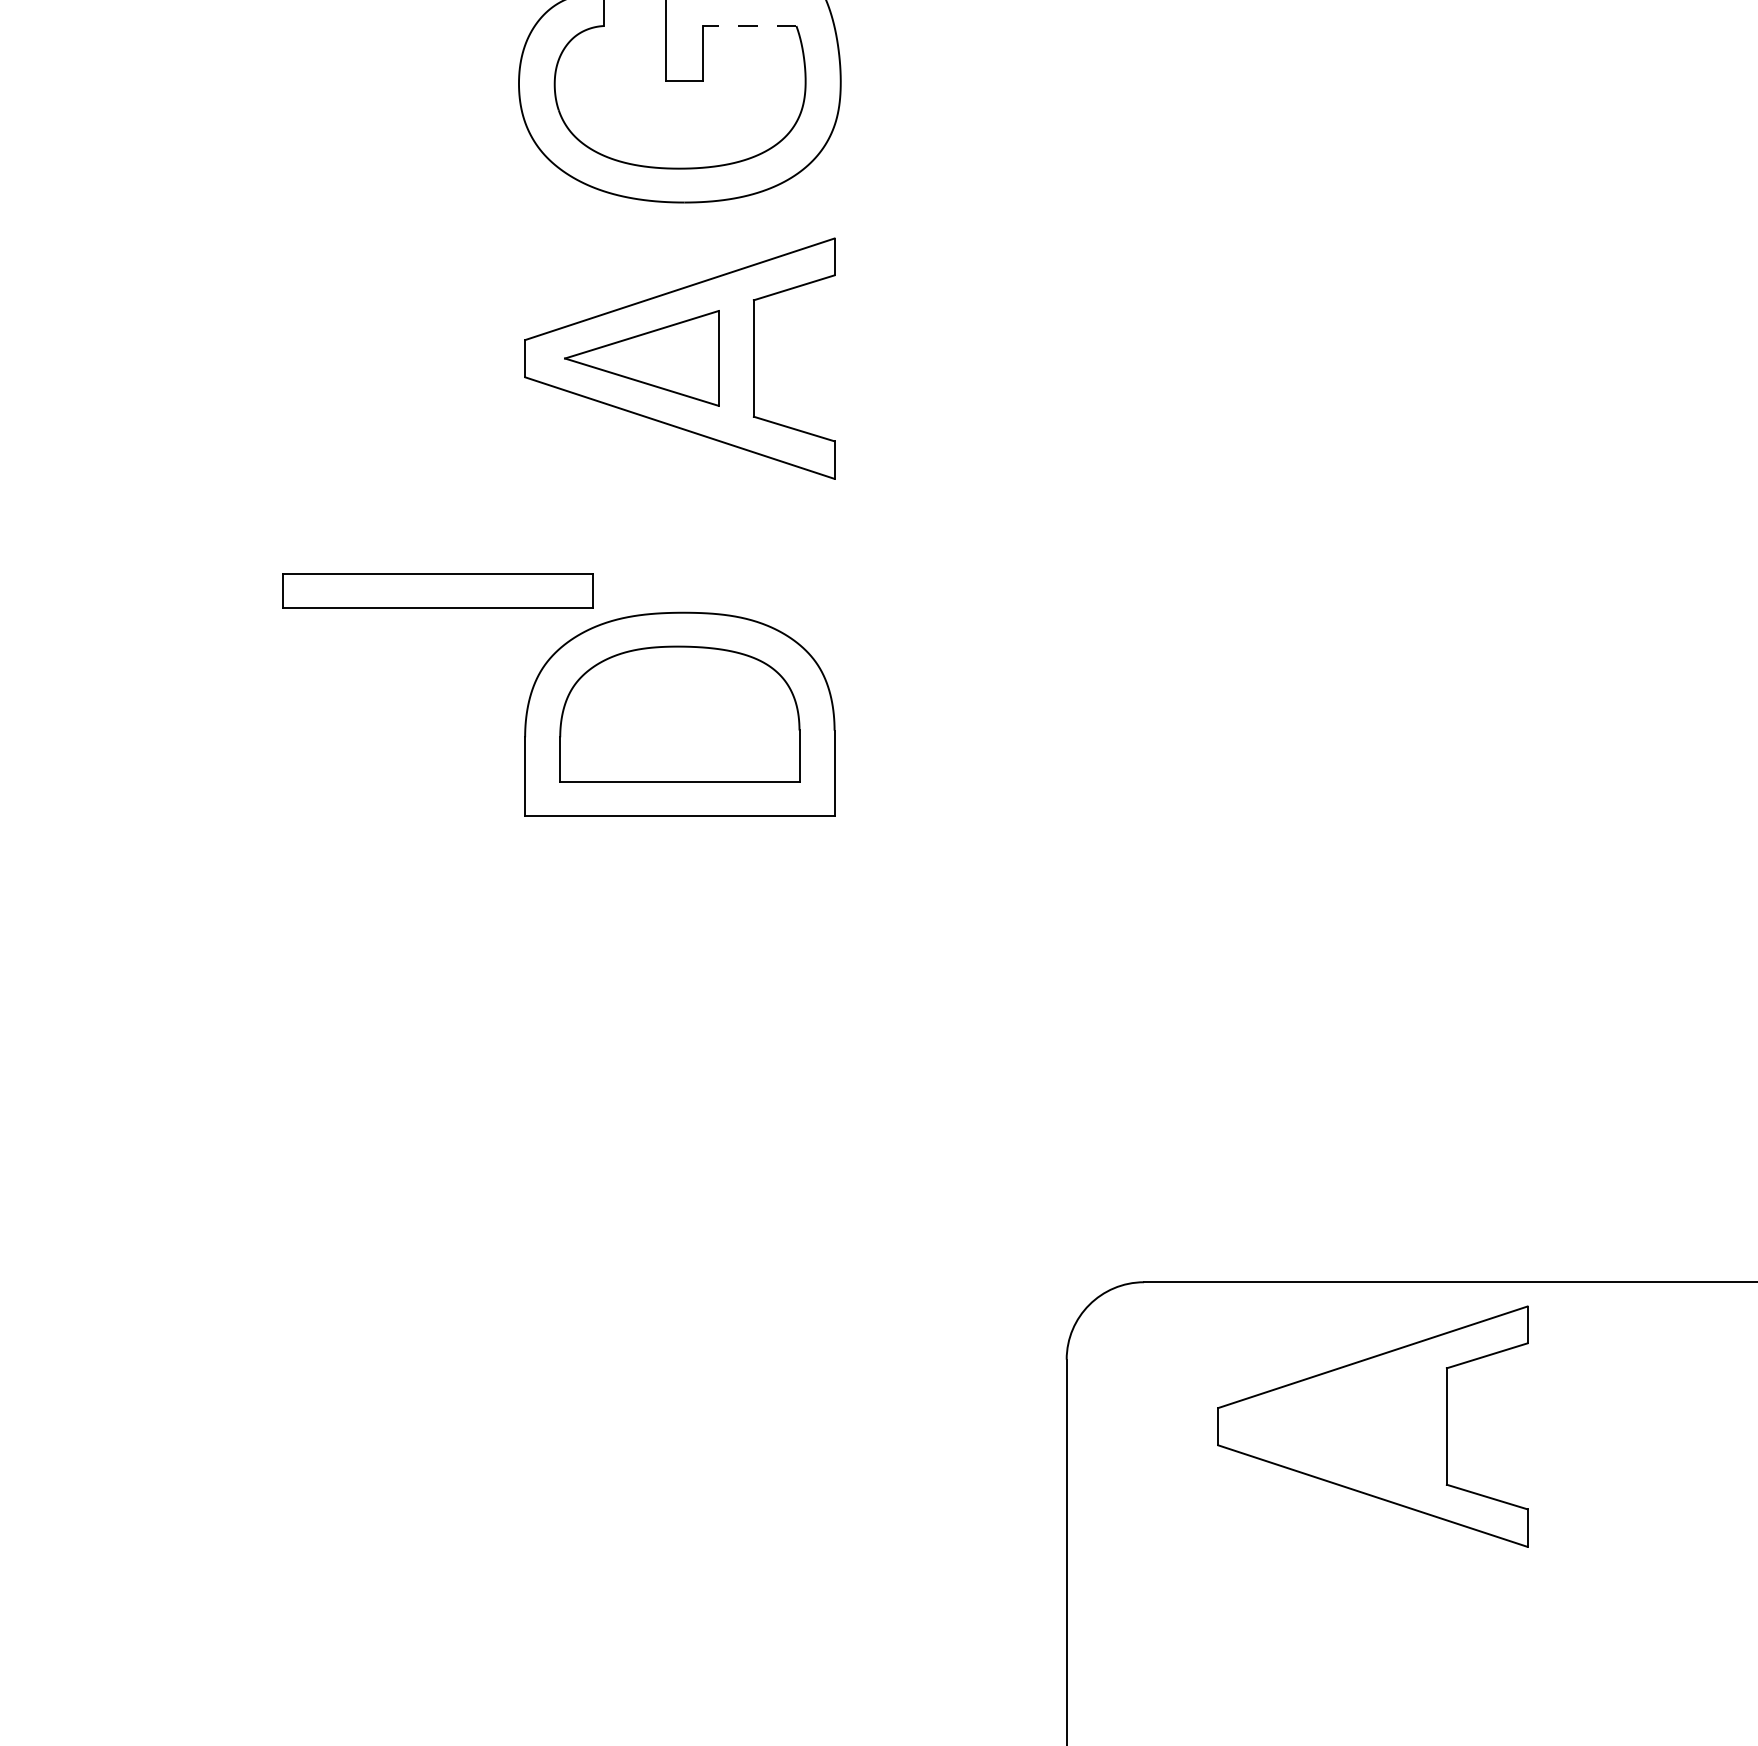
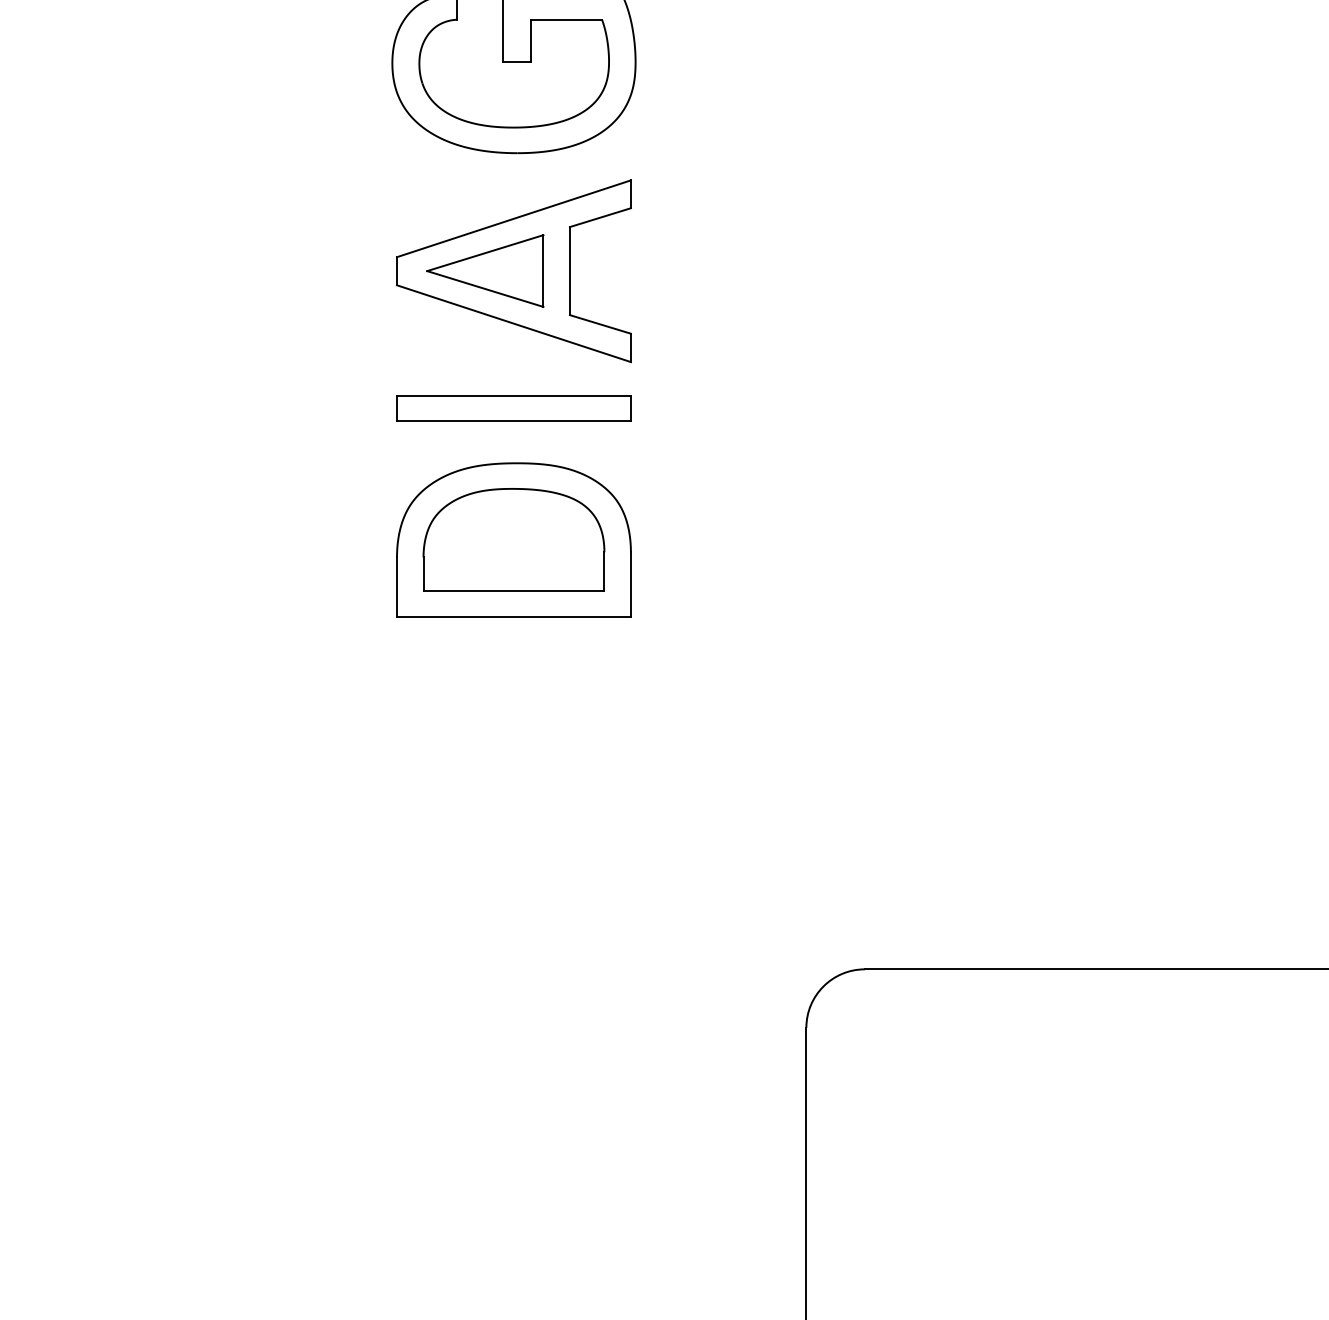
line: (749, 26) -> (566, 20), dashed -> solid
part: (437, 590) -> (513, 407), moved
part: (1372, 1426) -> (1037, 1078), removed

